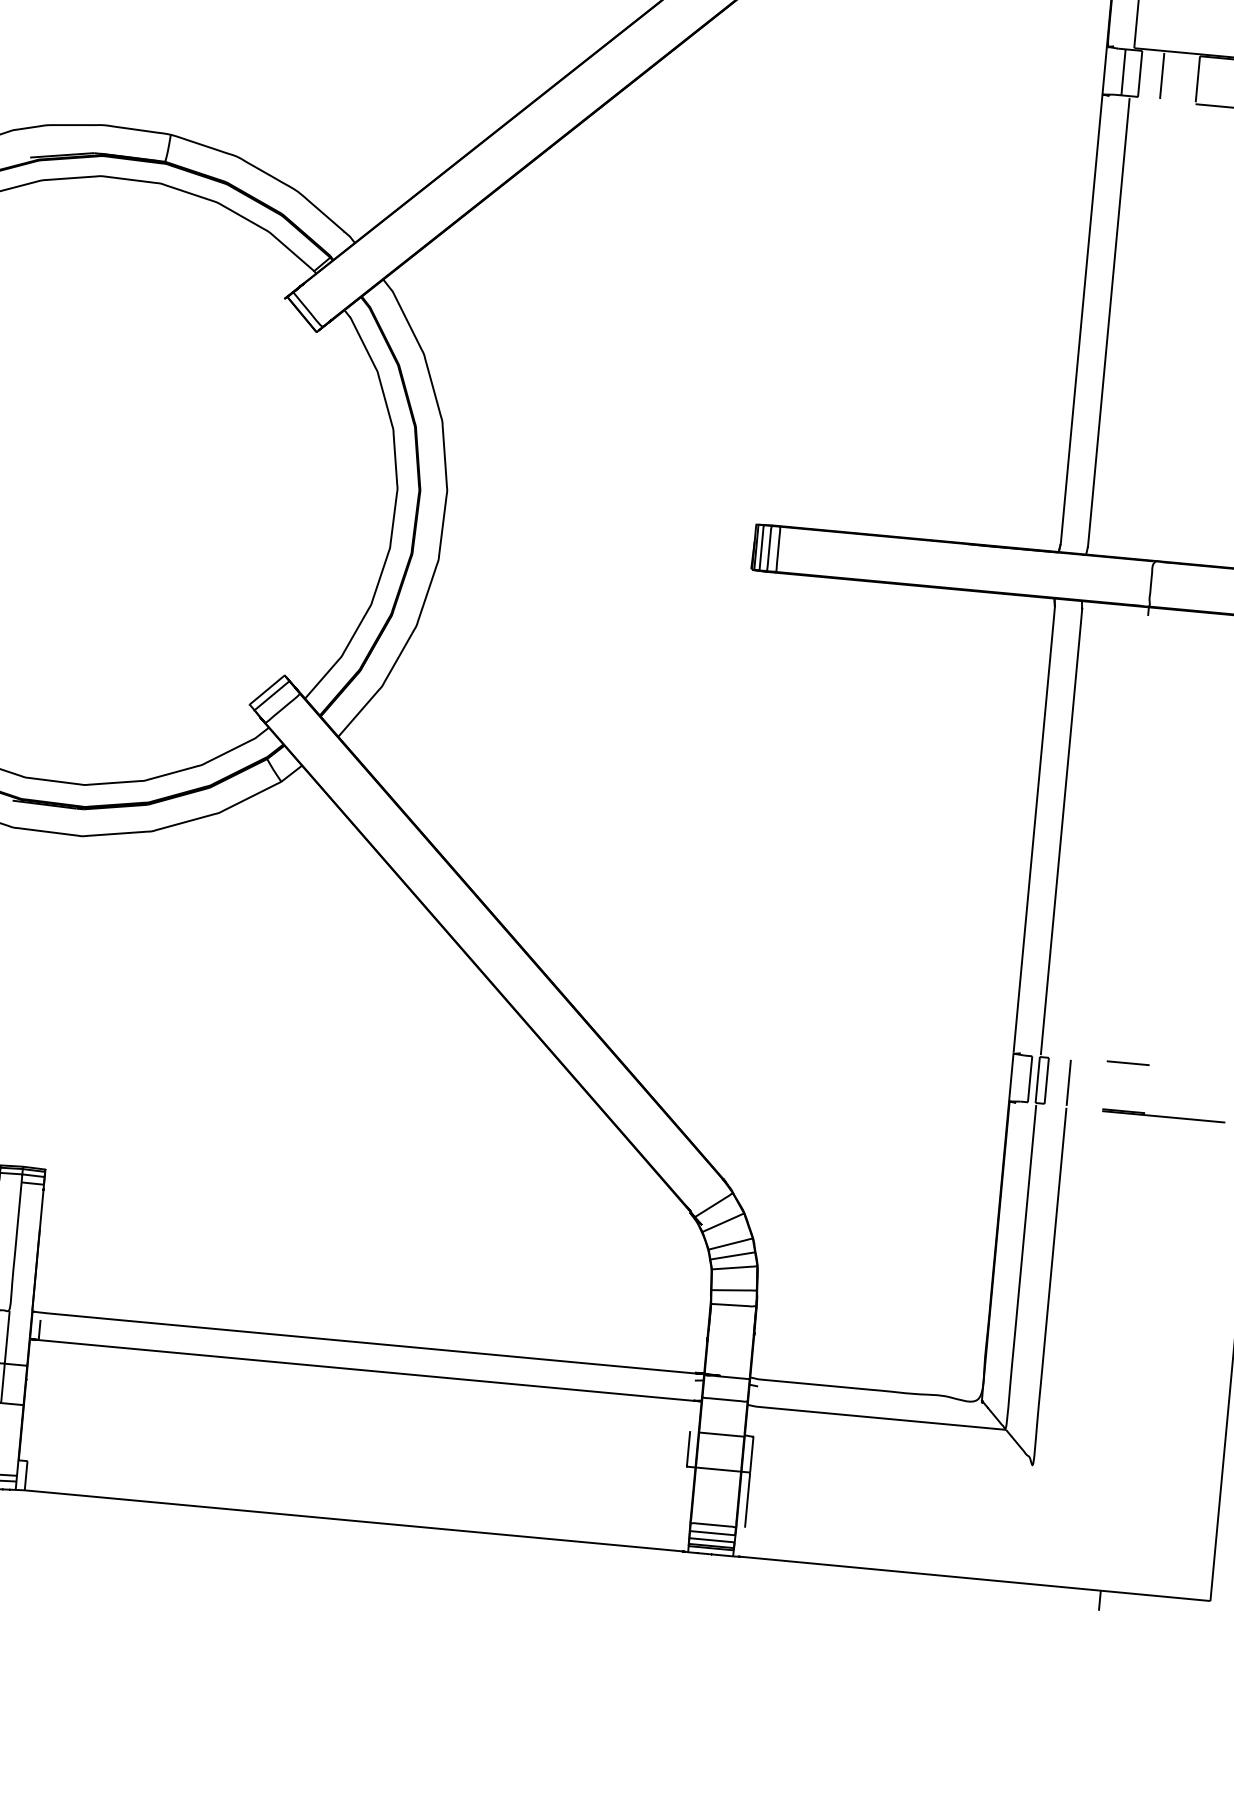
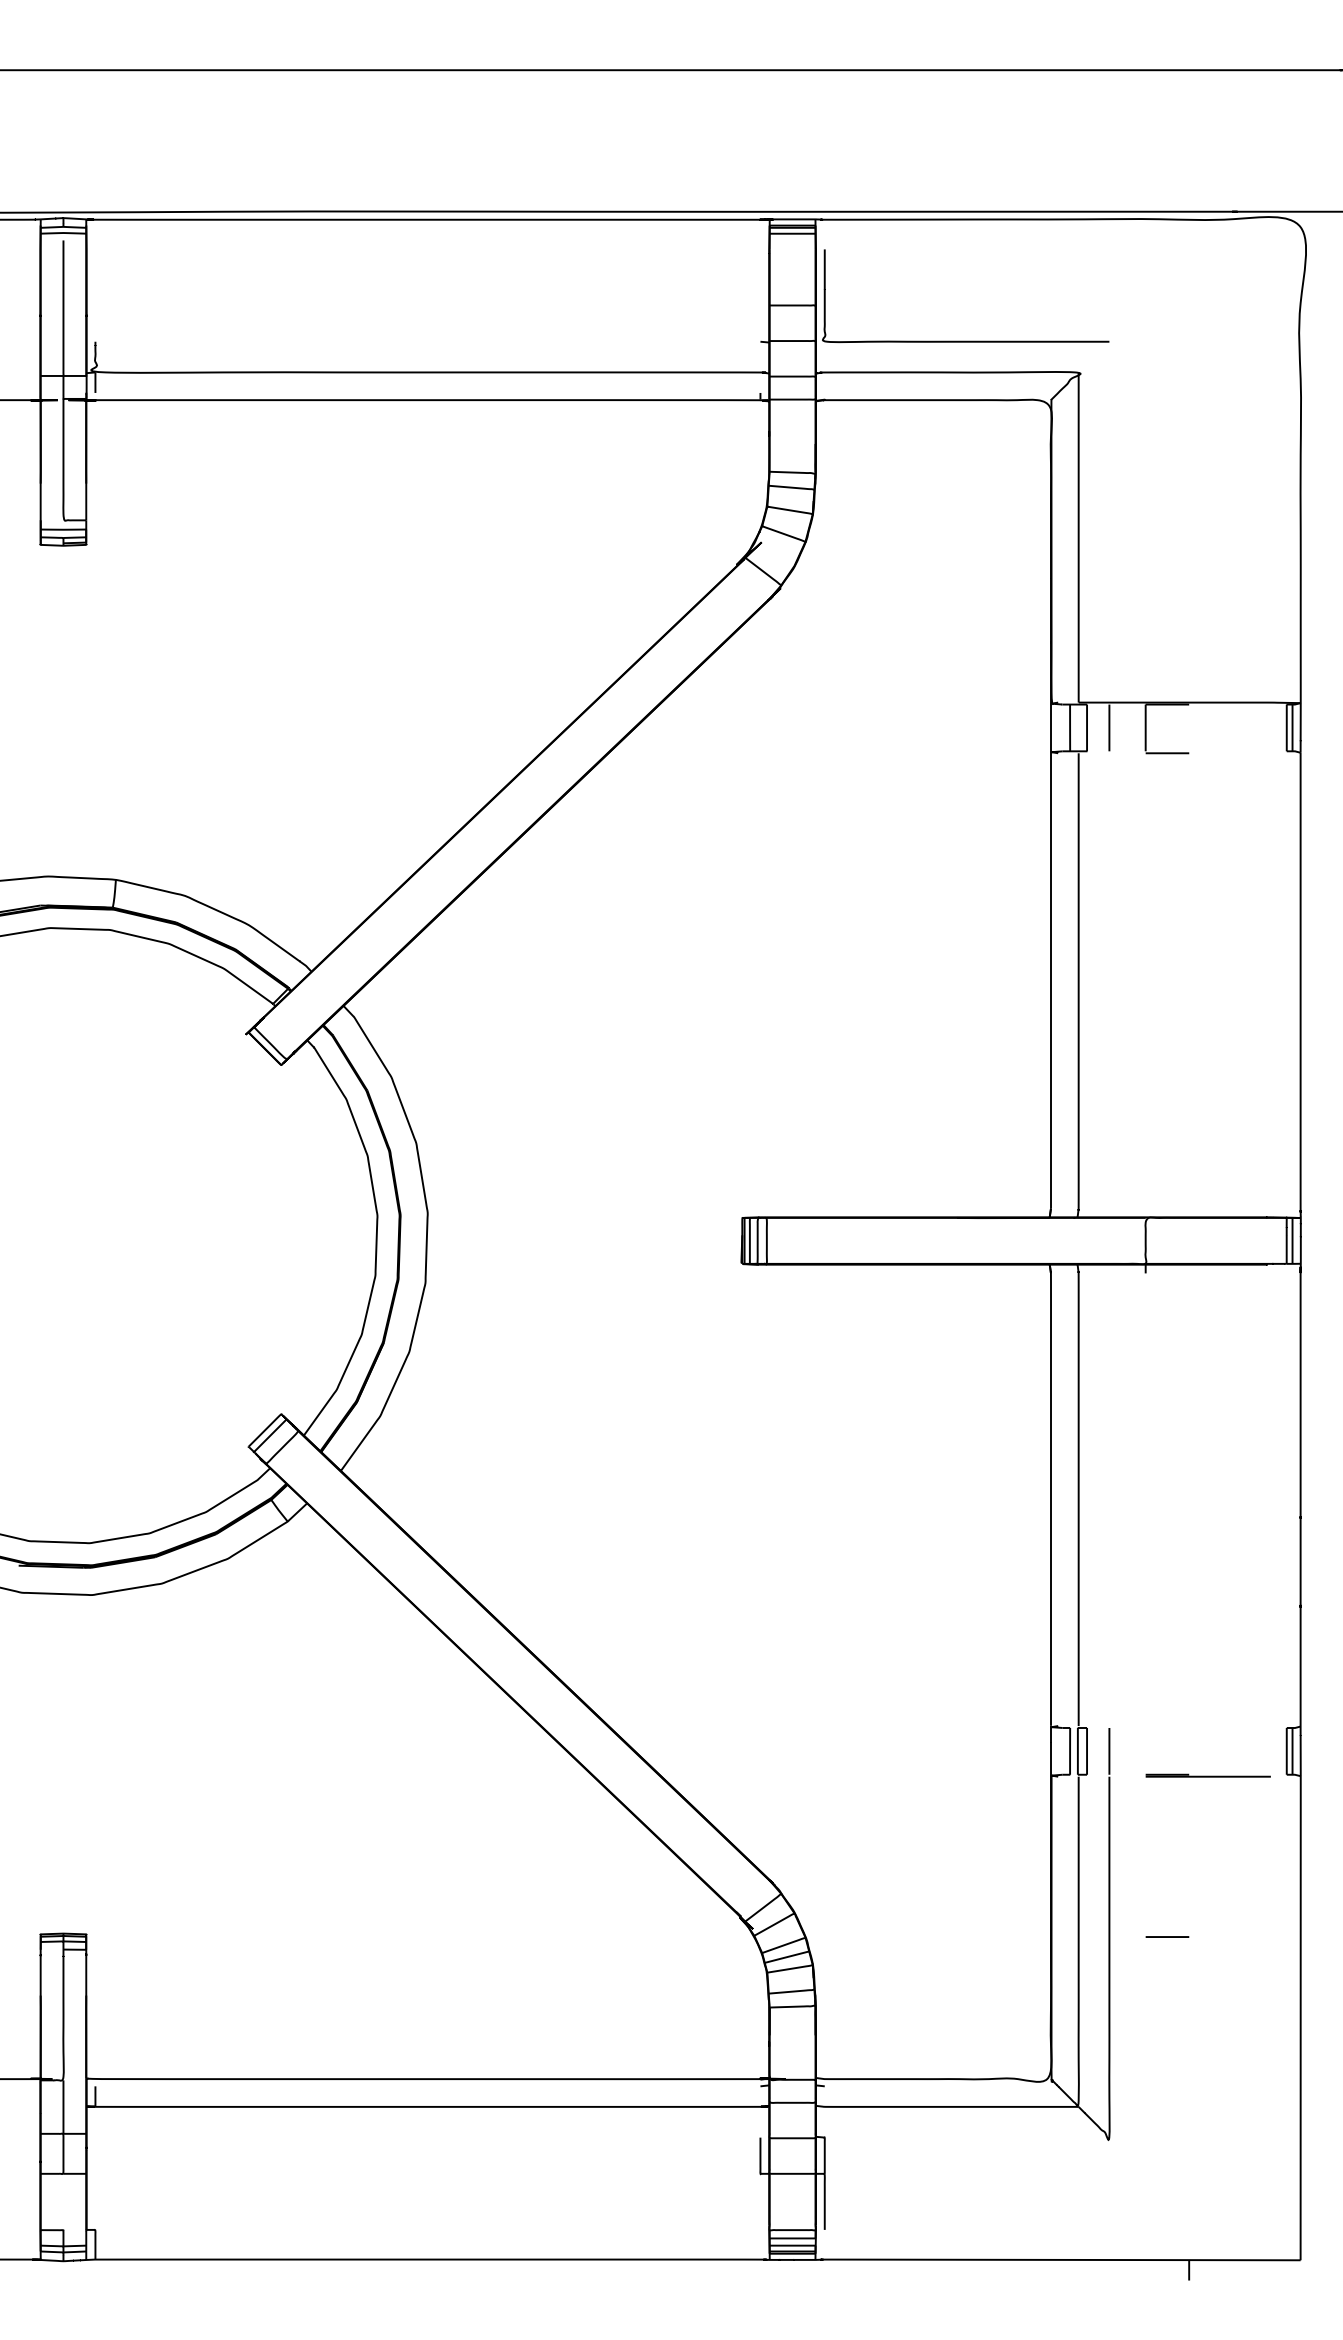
line: (1128, 1062) -> (1167, 1936), moved

